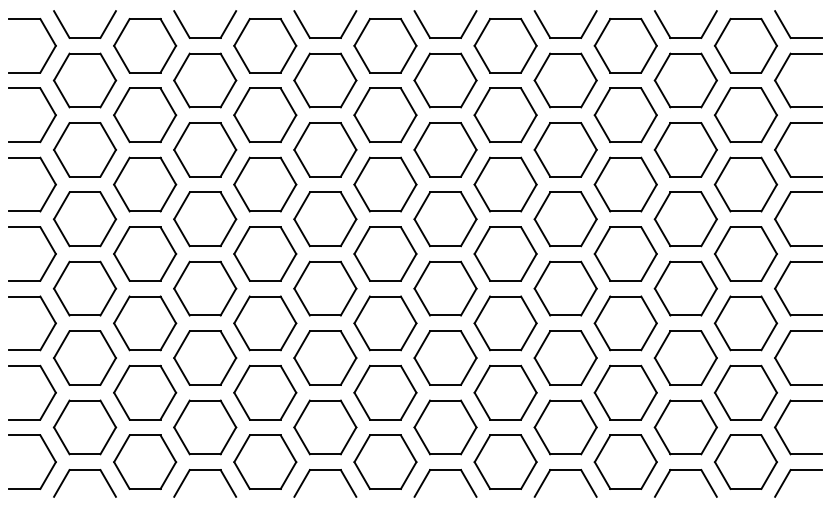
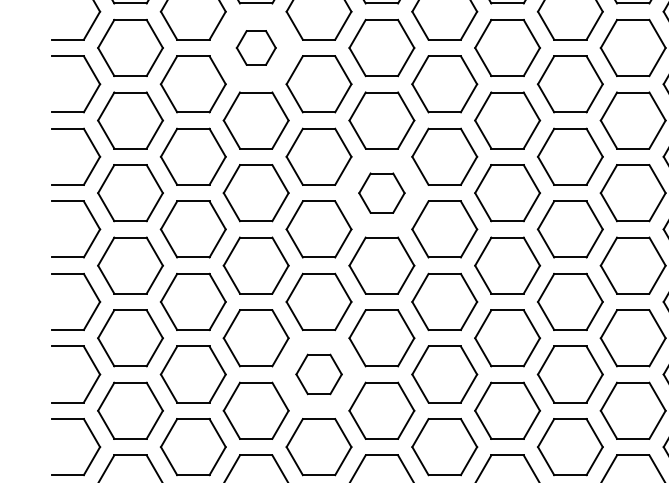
part: (205, 80) -> (256, 47), size x0.6
part: (325, 219) -> (382, 193), size x0.7
part: (265, 392) -> (319, 374), size x0.7

